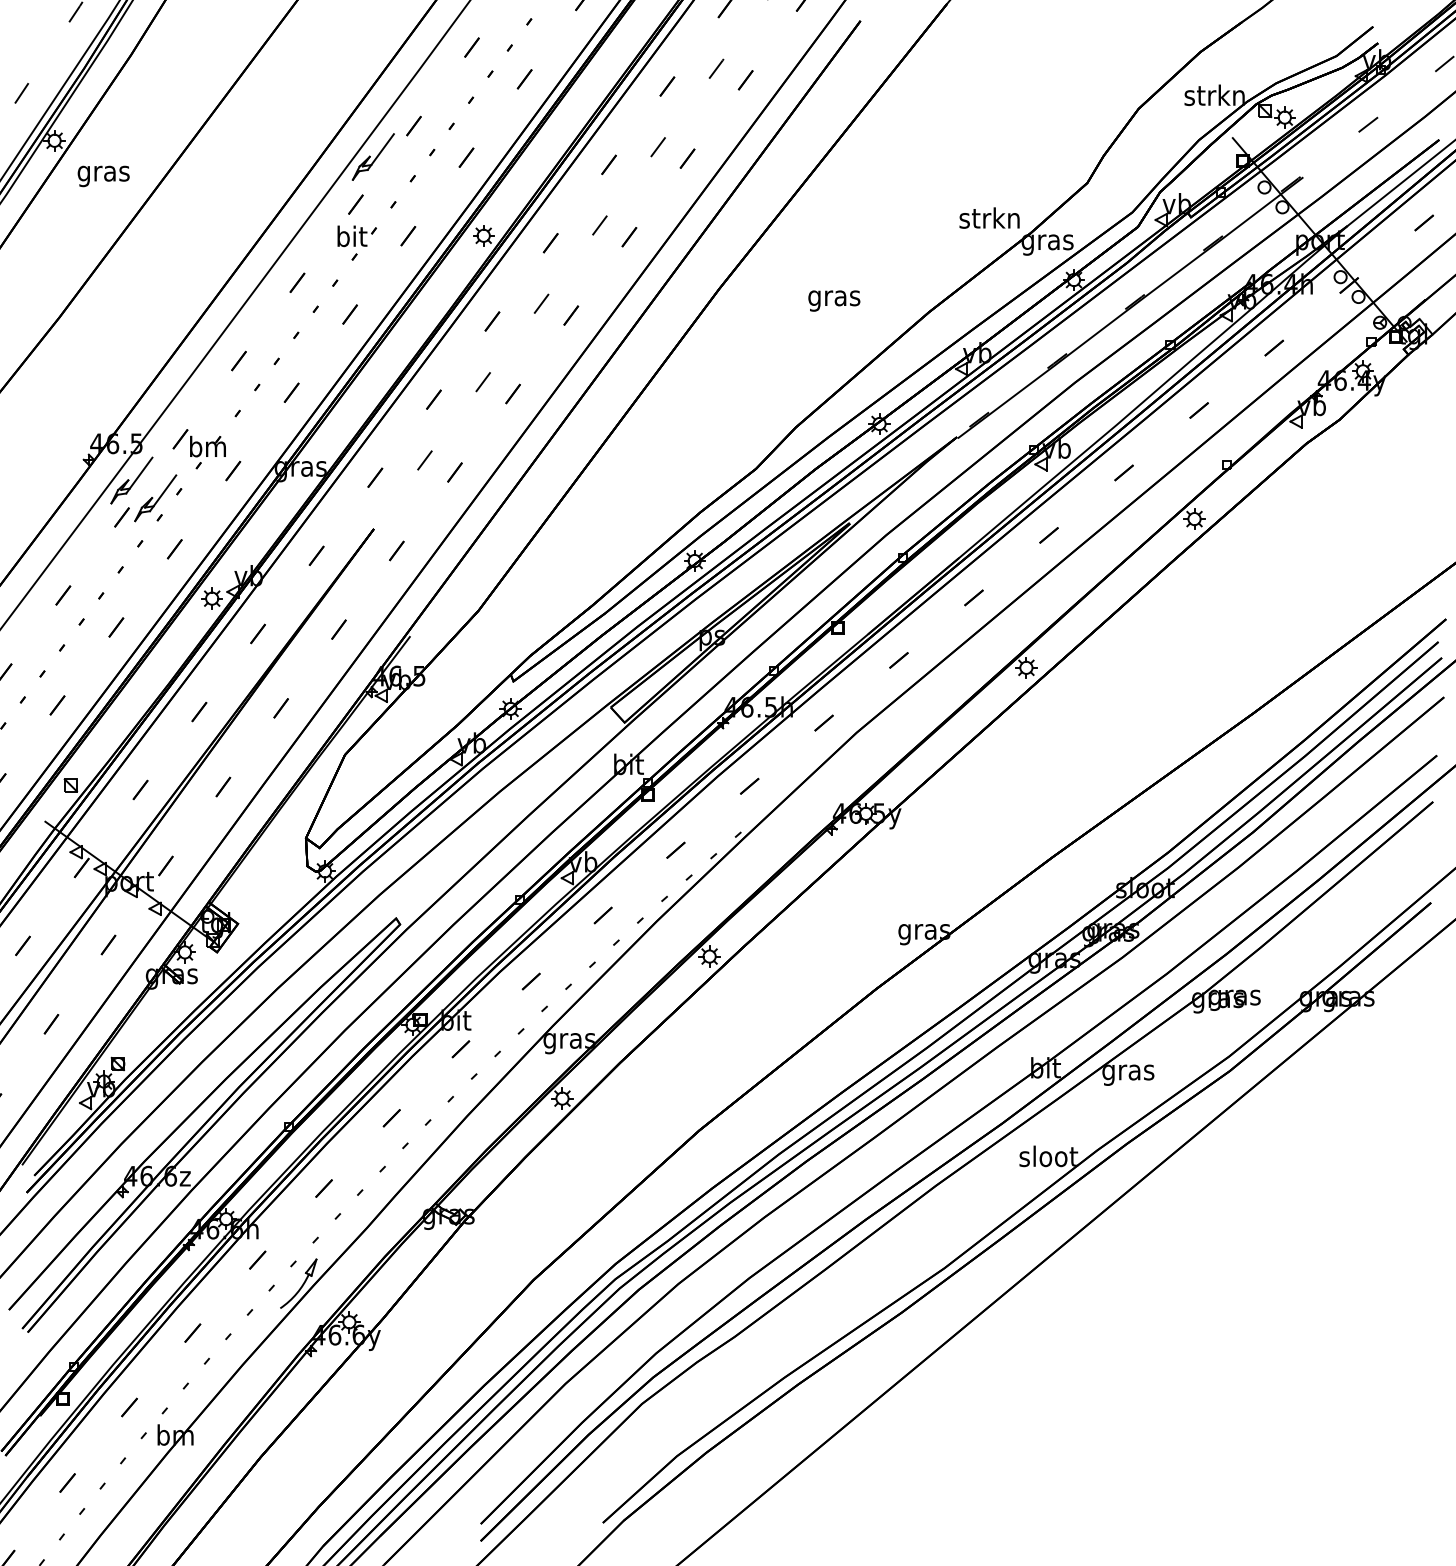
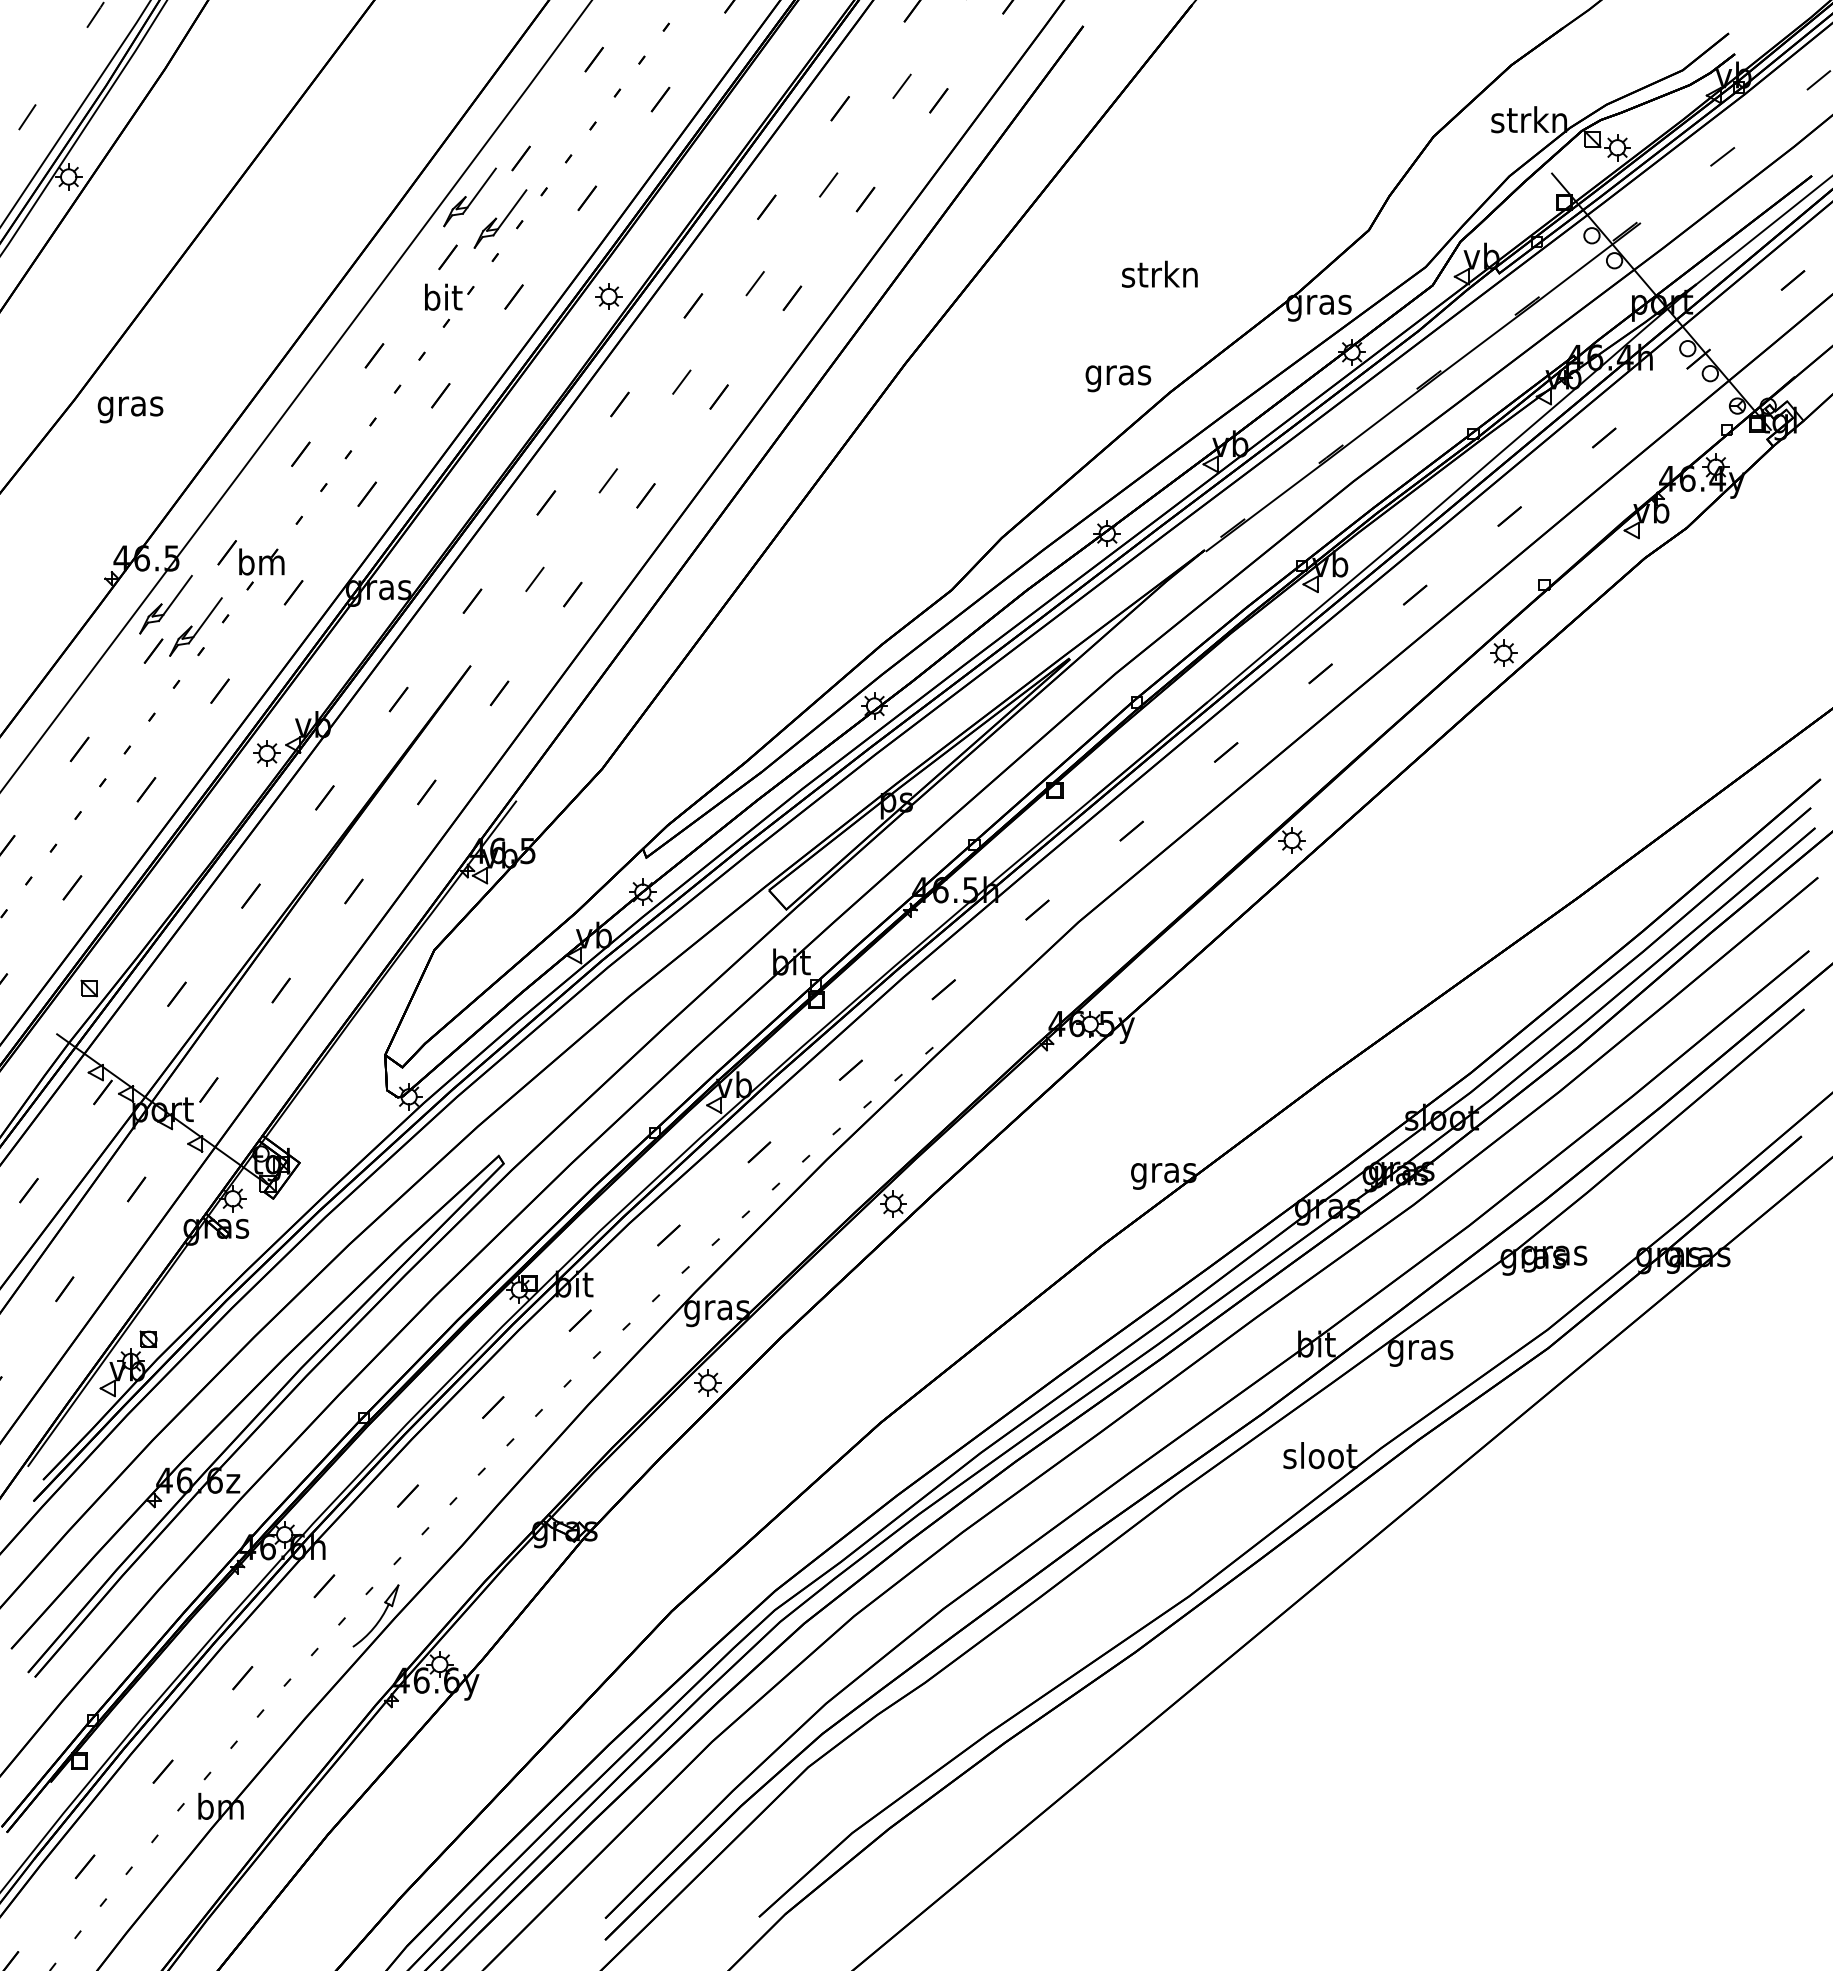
part: (397, 173) -> (500, 218), added
text: (103, 176) -> (130, 409), moved
text: (989, 217) -> (1159, 273), moved
text: (834, 300) -> (1118, 378), moved

